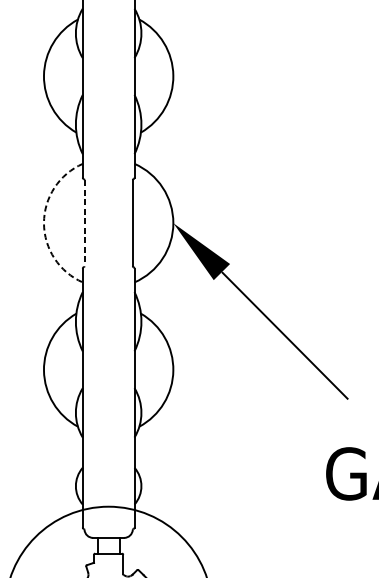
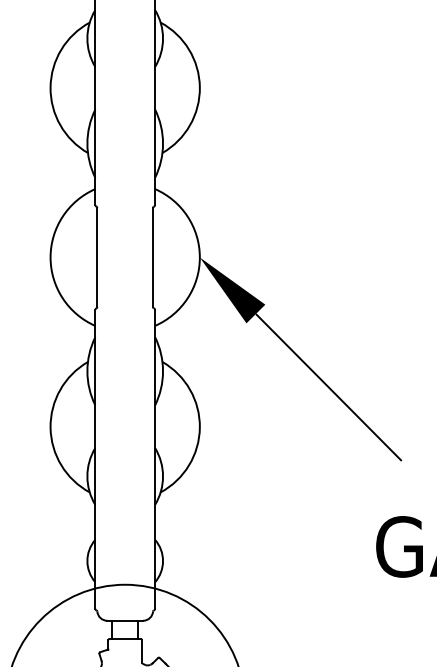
arc: (43, 223) -> (50, 257), dashed -> solid
line: (84, 223) -> (97, 257), dashed -> solid

